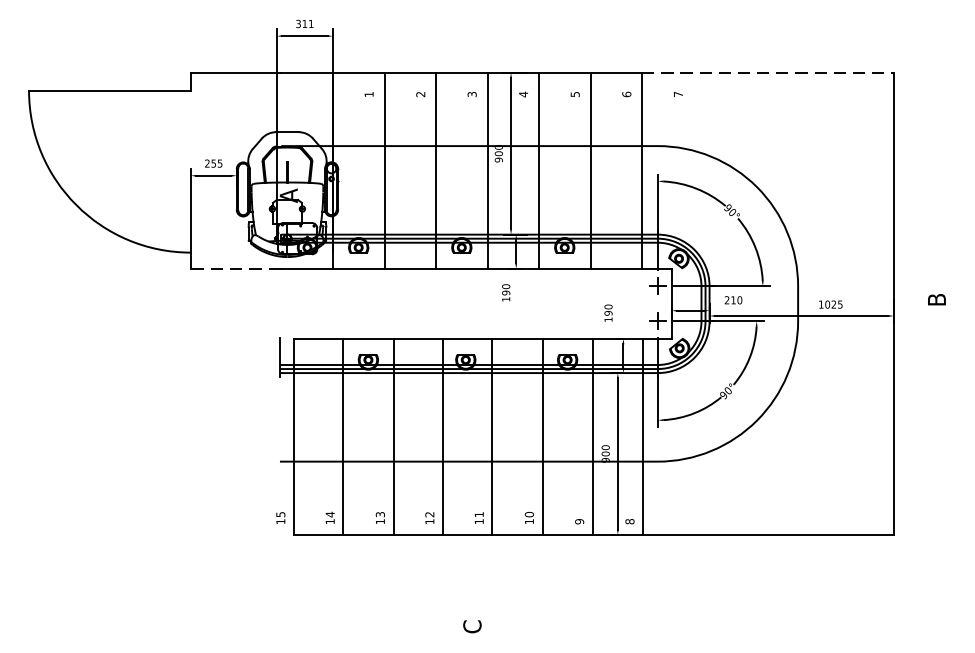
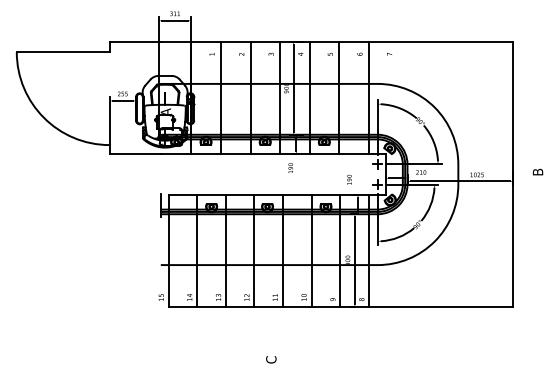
line: (768, 72) -> (441, 41), dashed -> solid
line: (235, 269) -> (135, 154), dashed -> solid

